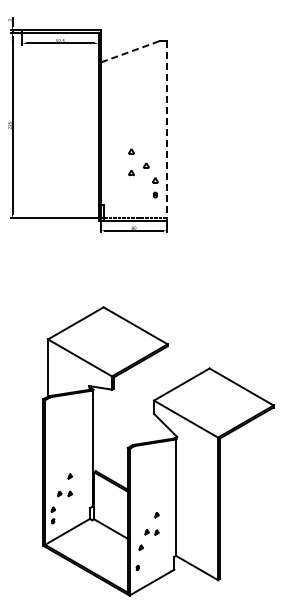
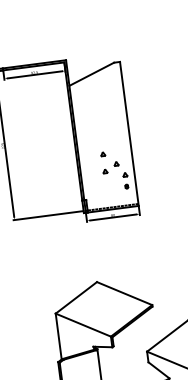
line: (130, 51) -> (91, 74), dashed -> solid
line: (166, 130) -> (128, 133), dashed -> solid

